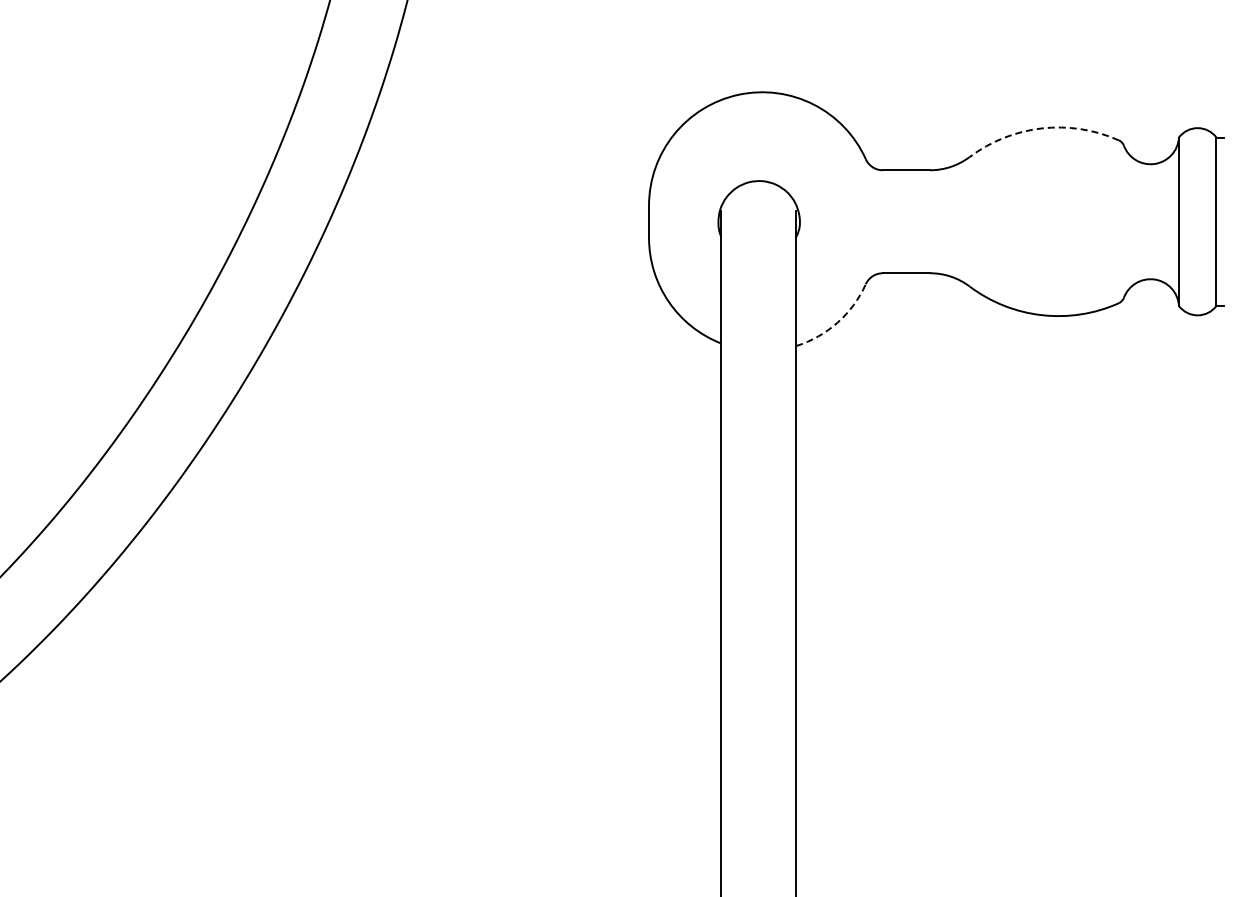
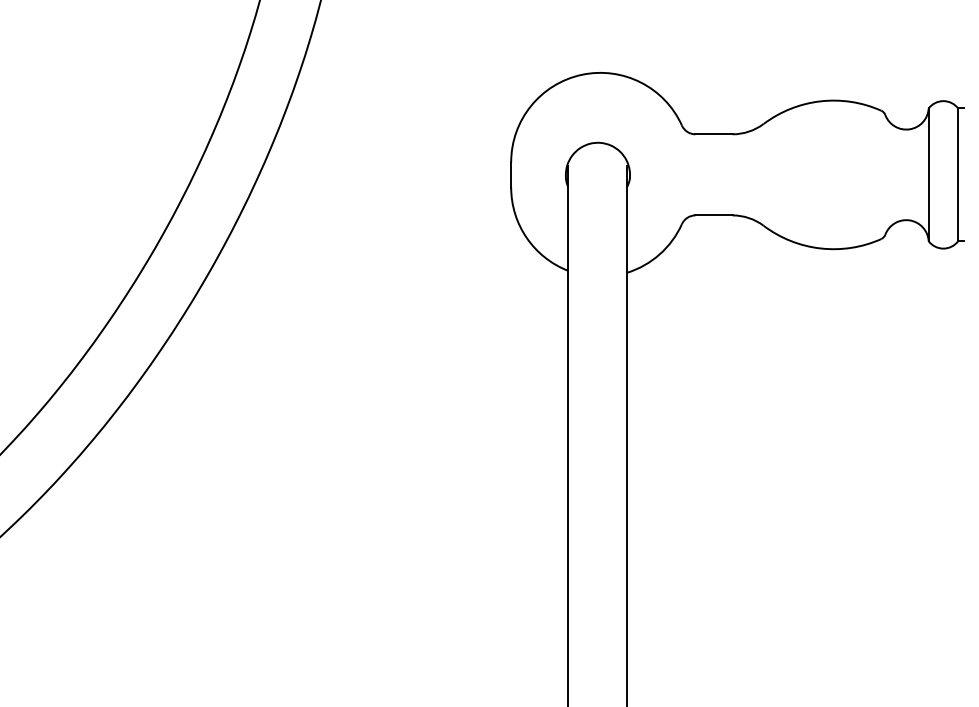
arc: (1041, 128) -> (820, 101), dashed -> solid
arc: (837, 322) -> (659, 254), dashed -> solid

